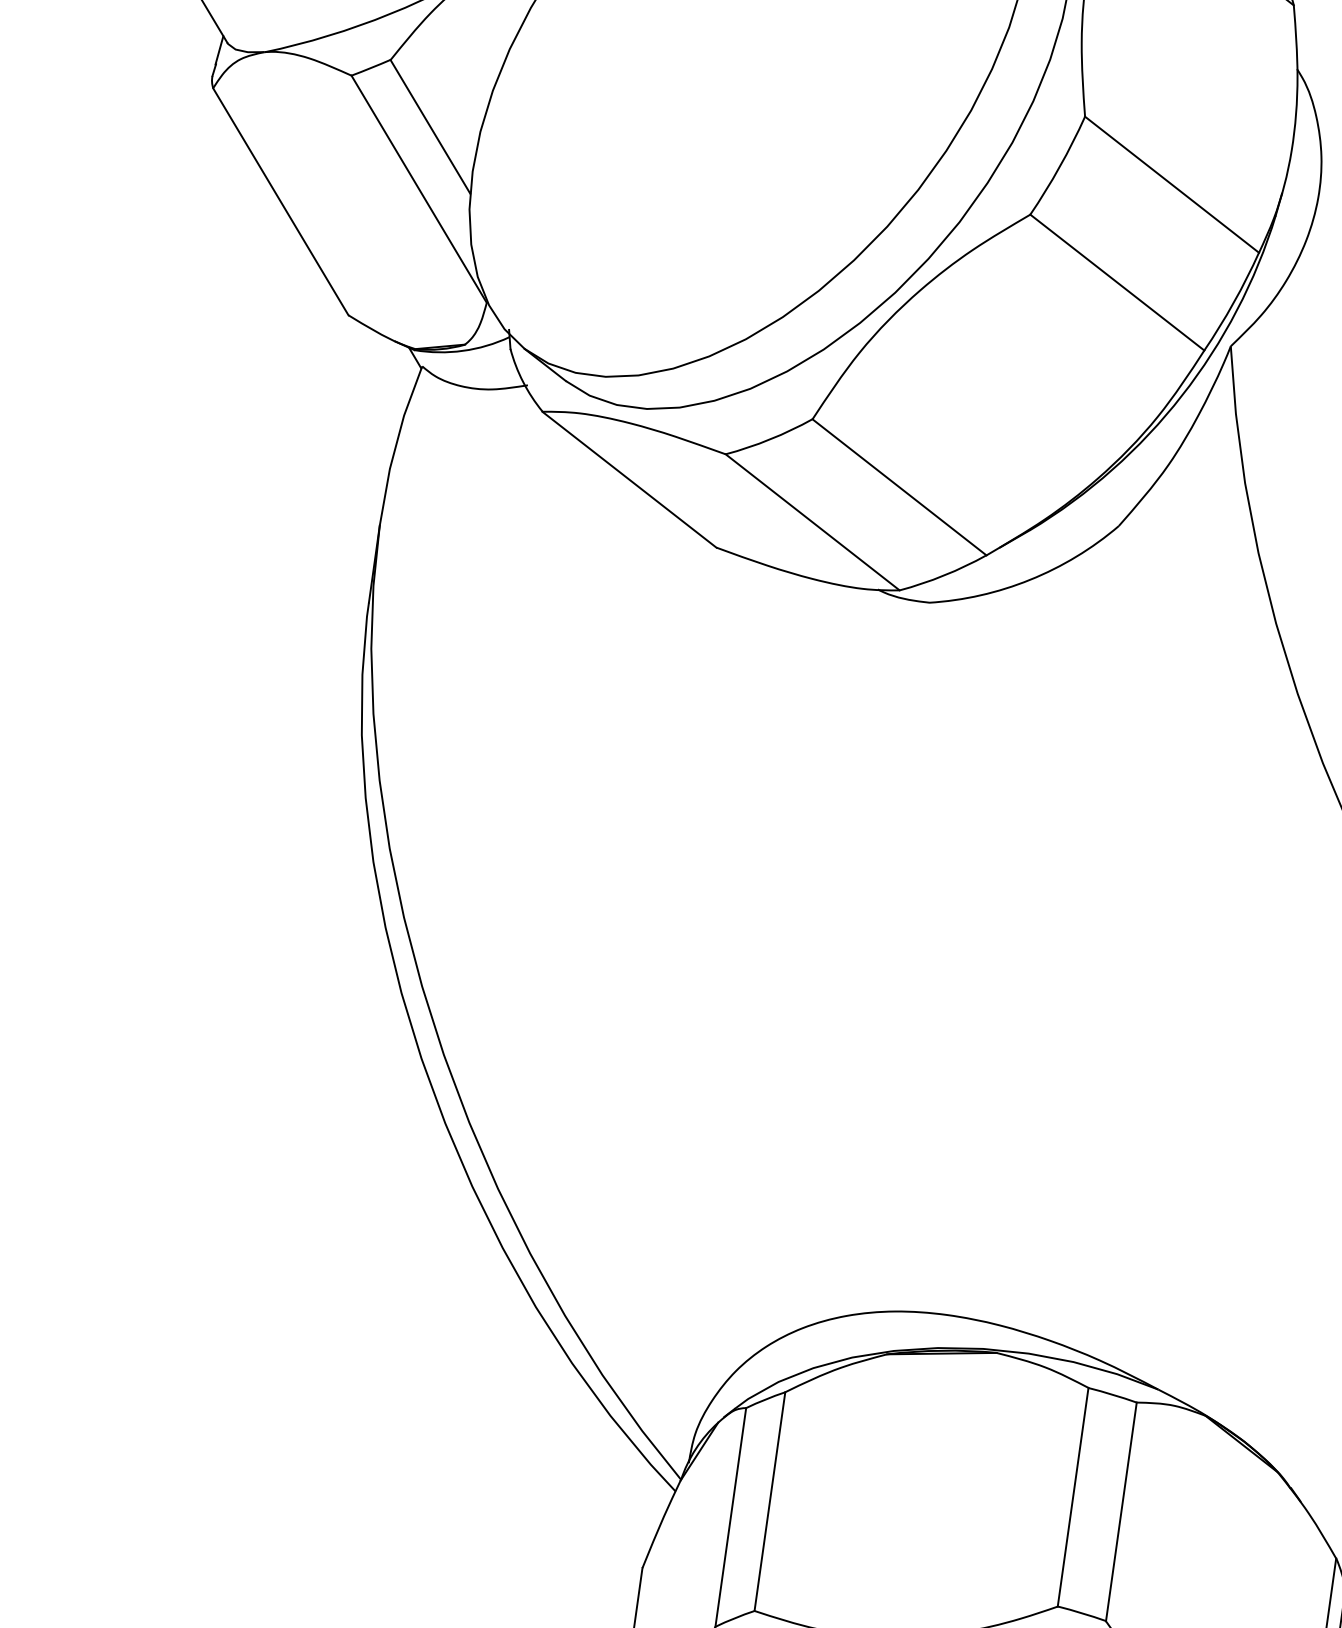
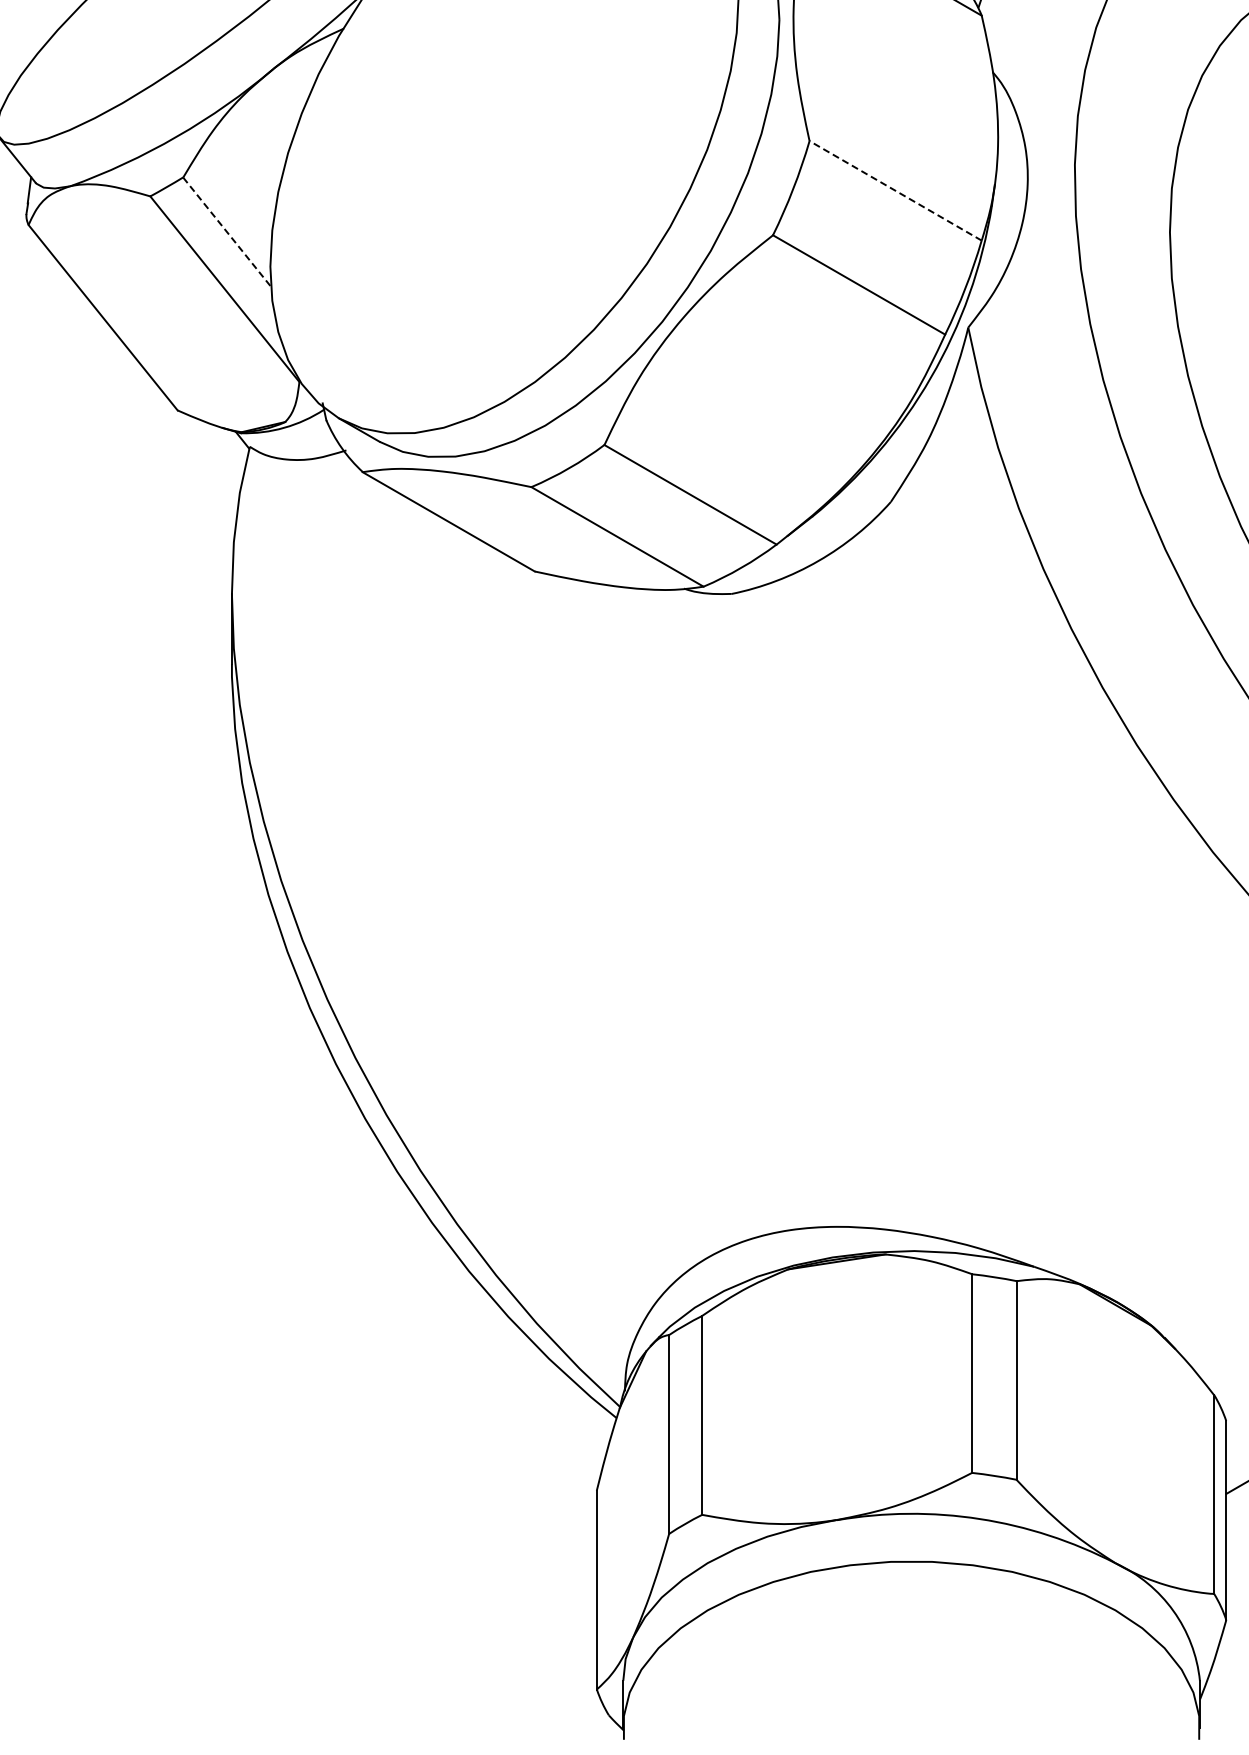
line: (430, 127) -> (227, 232), solid -> dashed
line: (1171, 184) -> (895, 190), solid -> dashed

